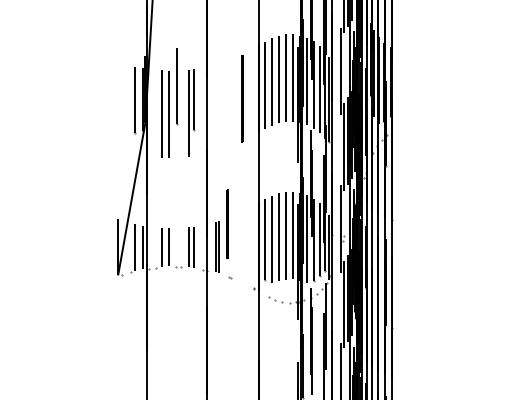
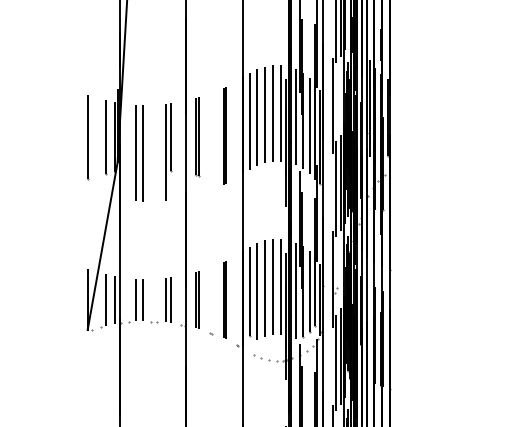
line: (177, 86) -> (87, 137), moved
part: (217, 100) -> (197, 137), added
line: (227, 223) -> (224, 299), moved

